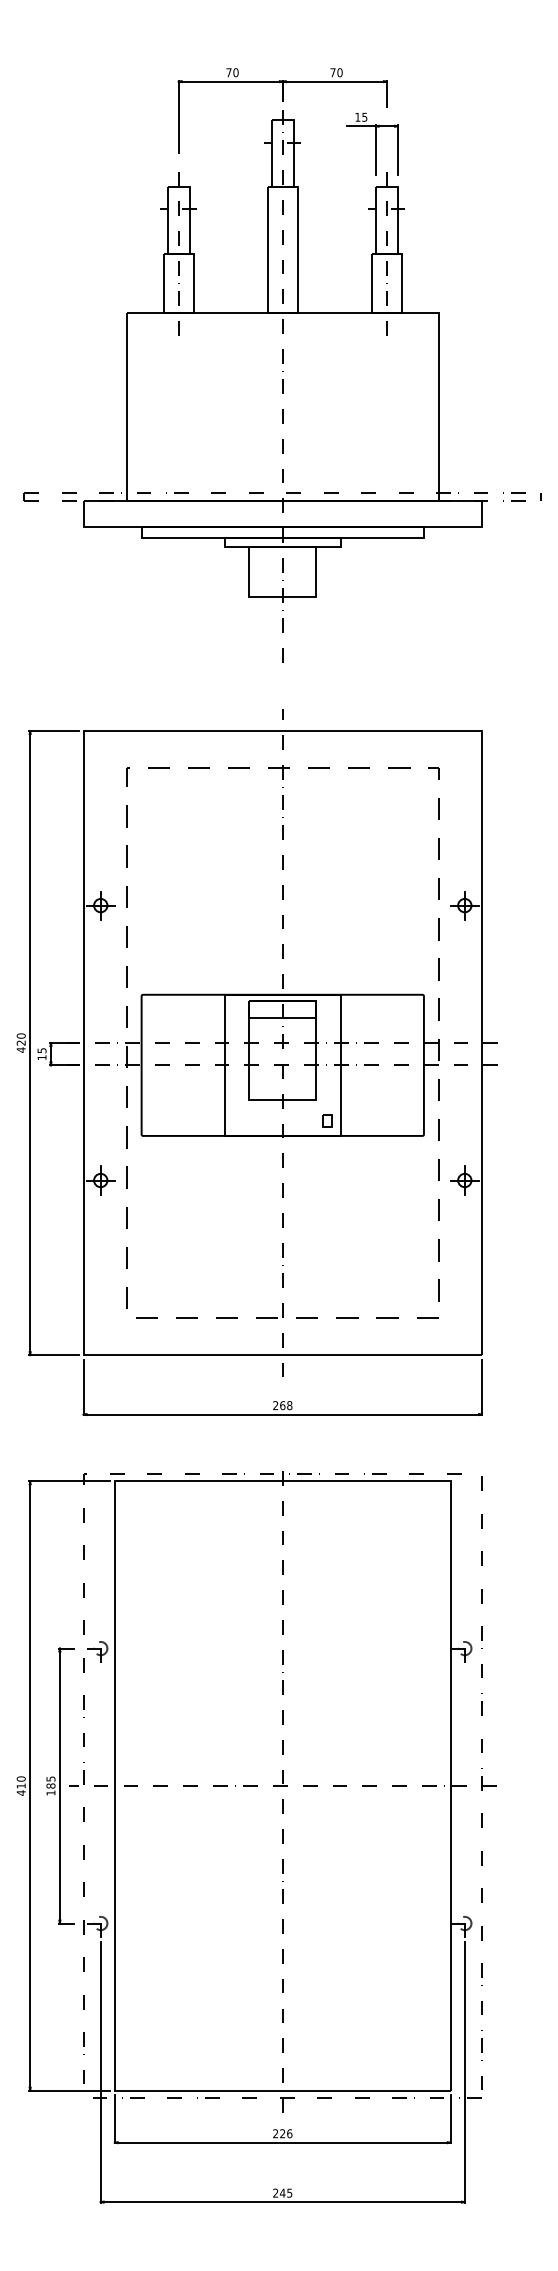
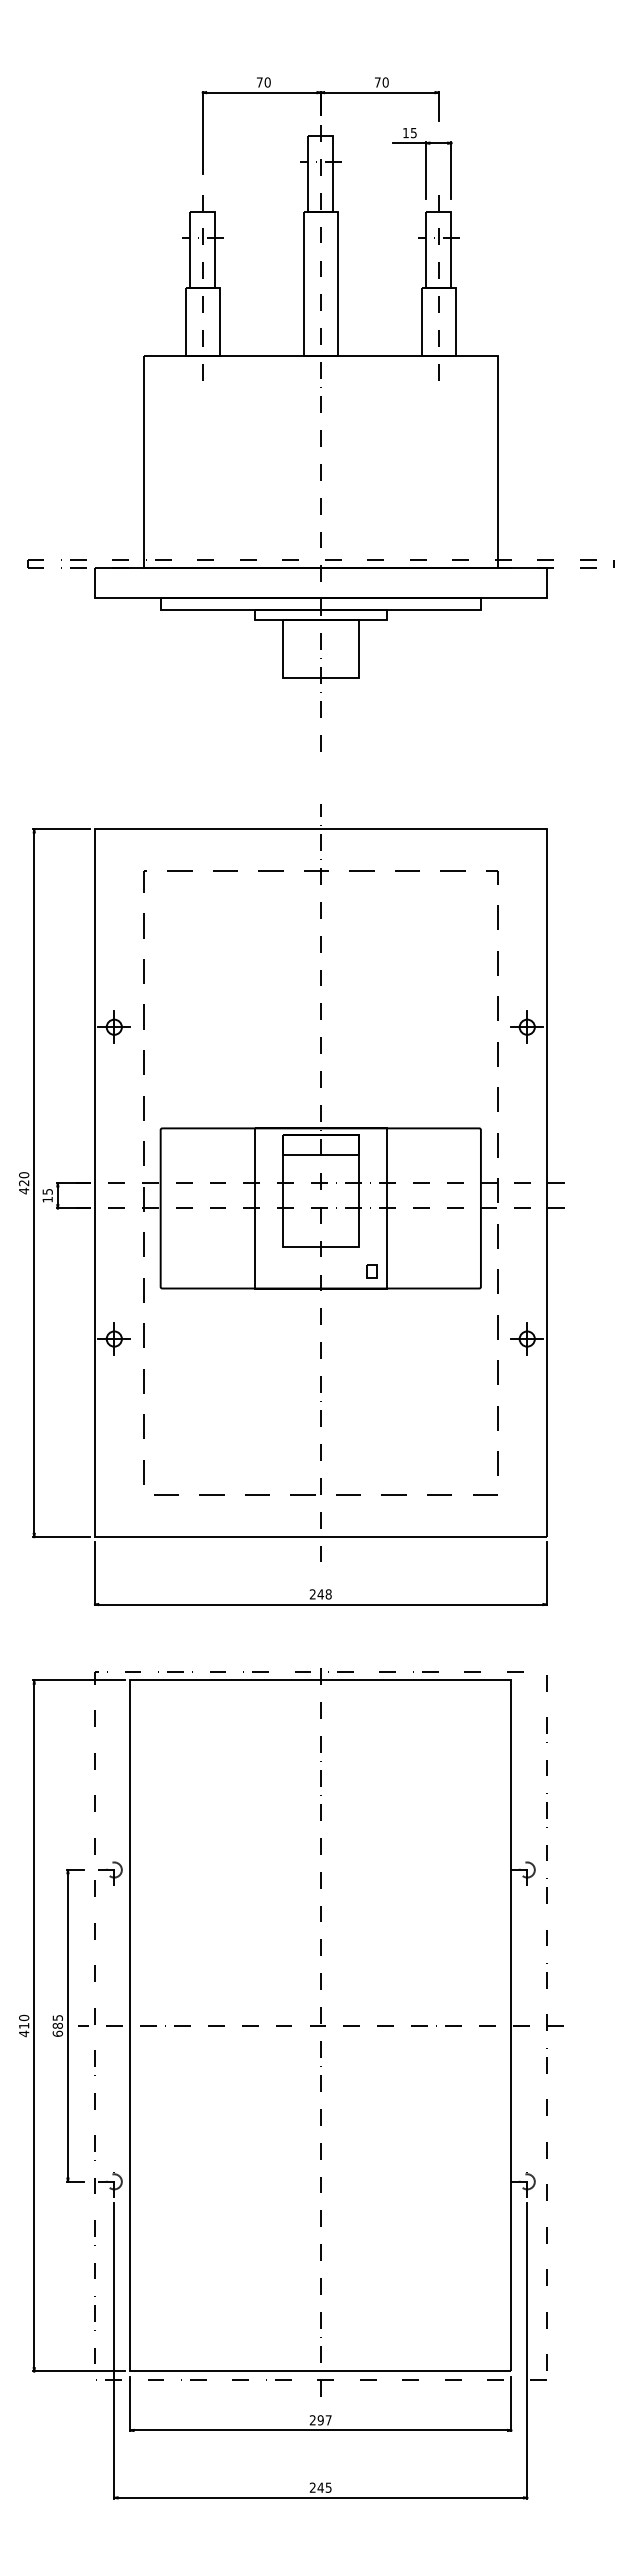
text: (282, 1405) -> (320, 1594), 268 -> 248
text: (50, 1792) -> (57, 2033), 185 -> 685
text: (286, 2133) -> (324, 2420), 226 -> 297

